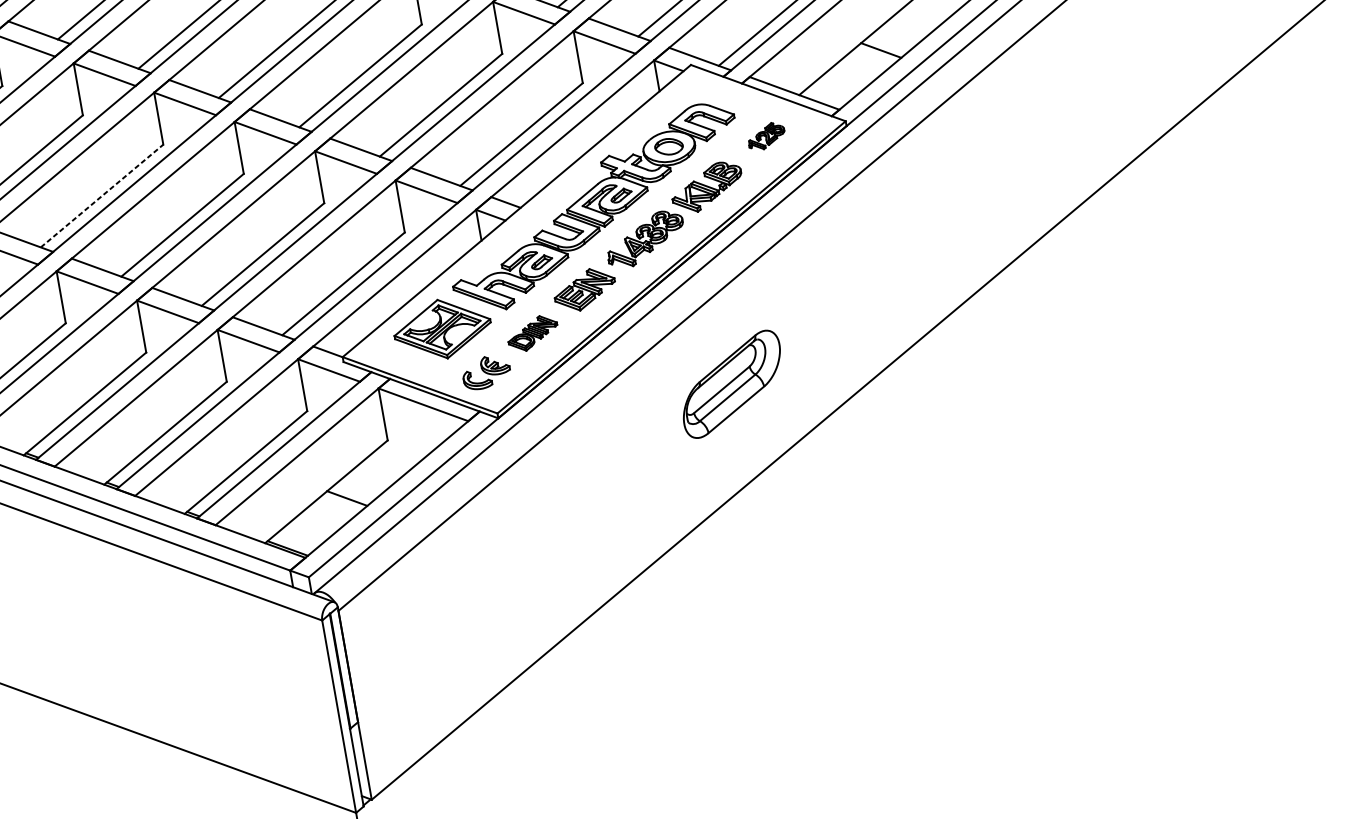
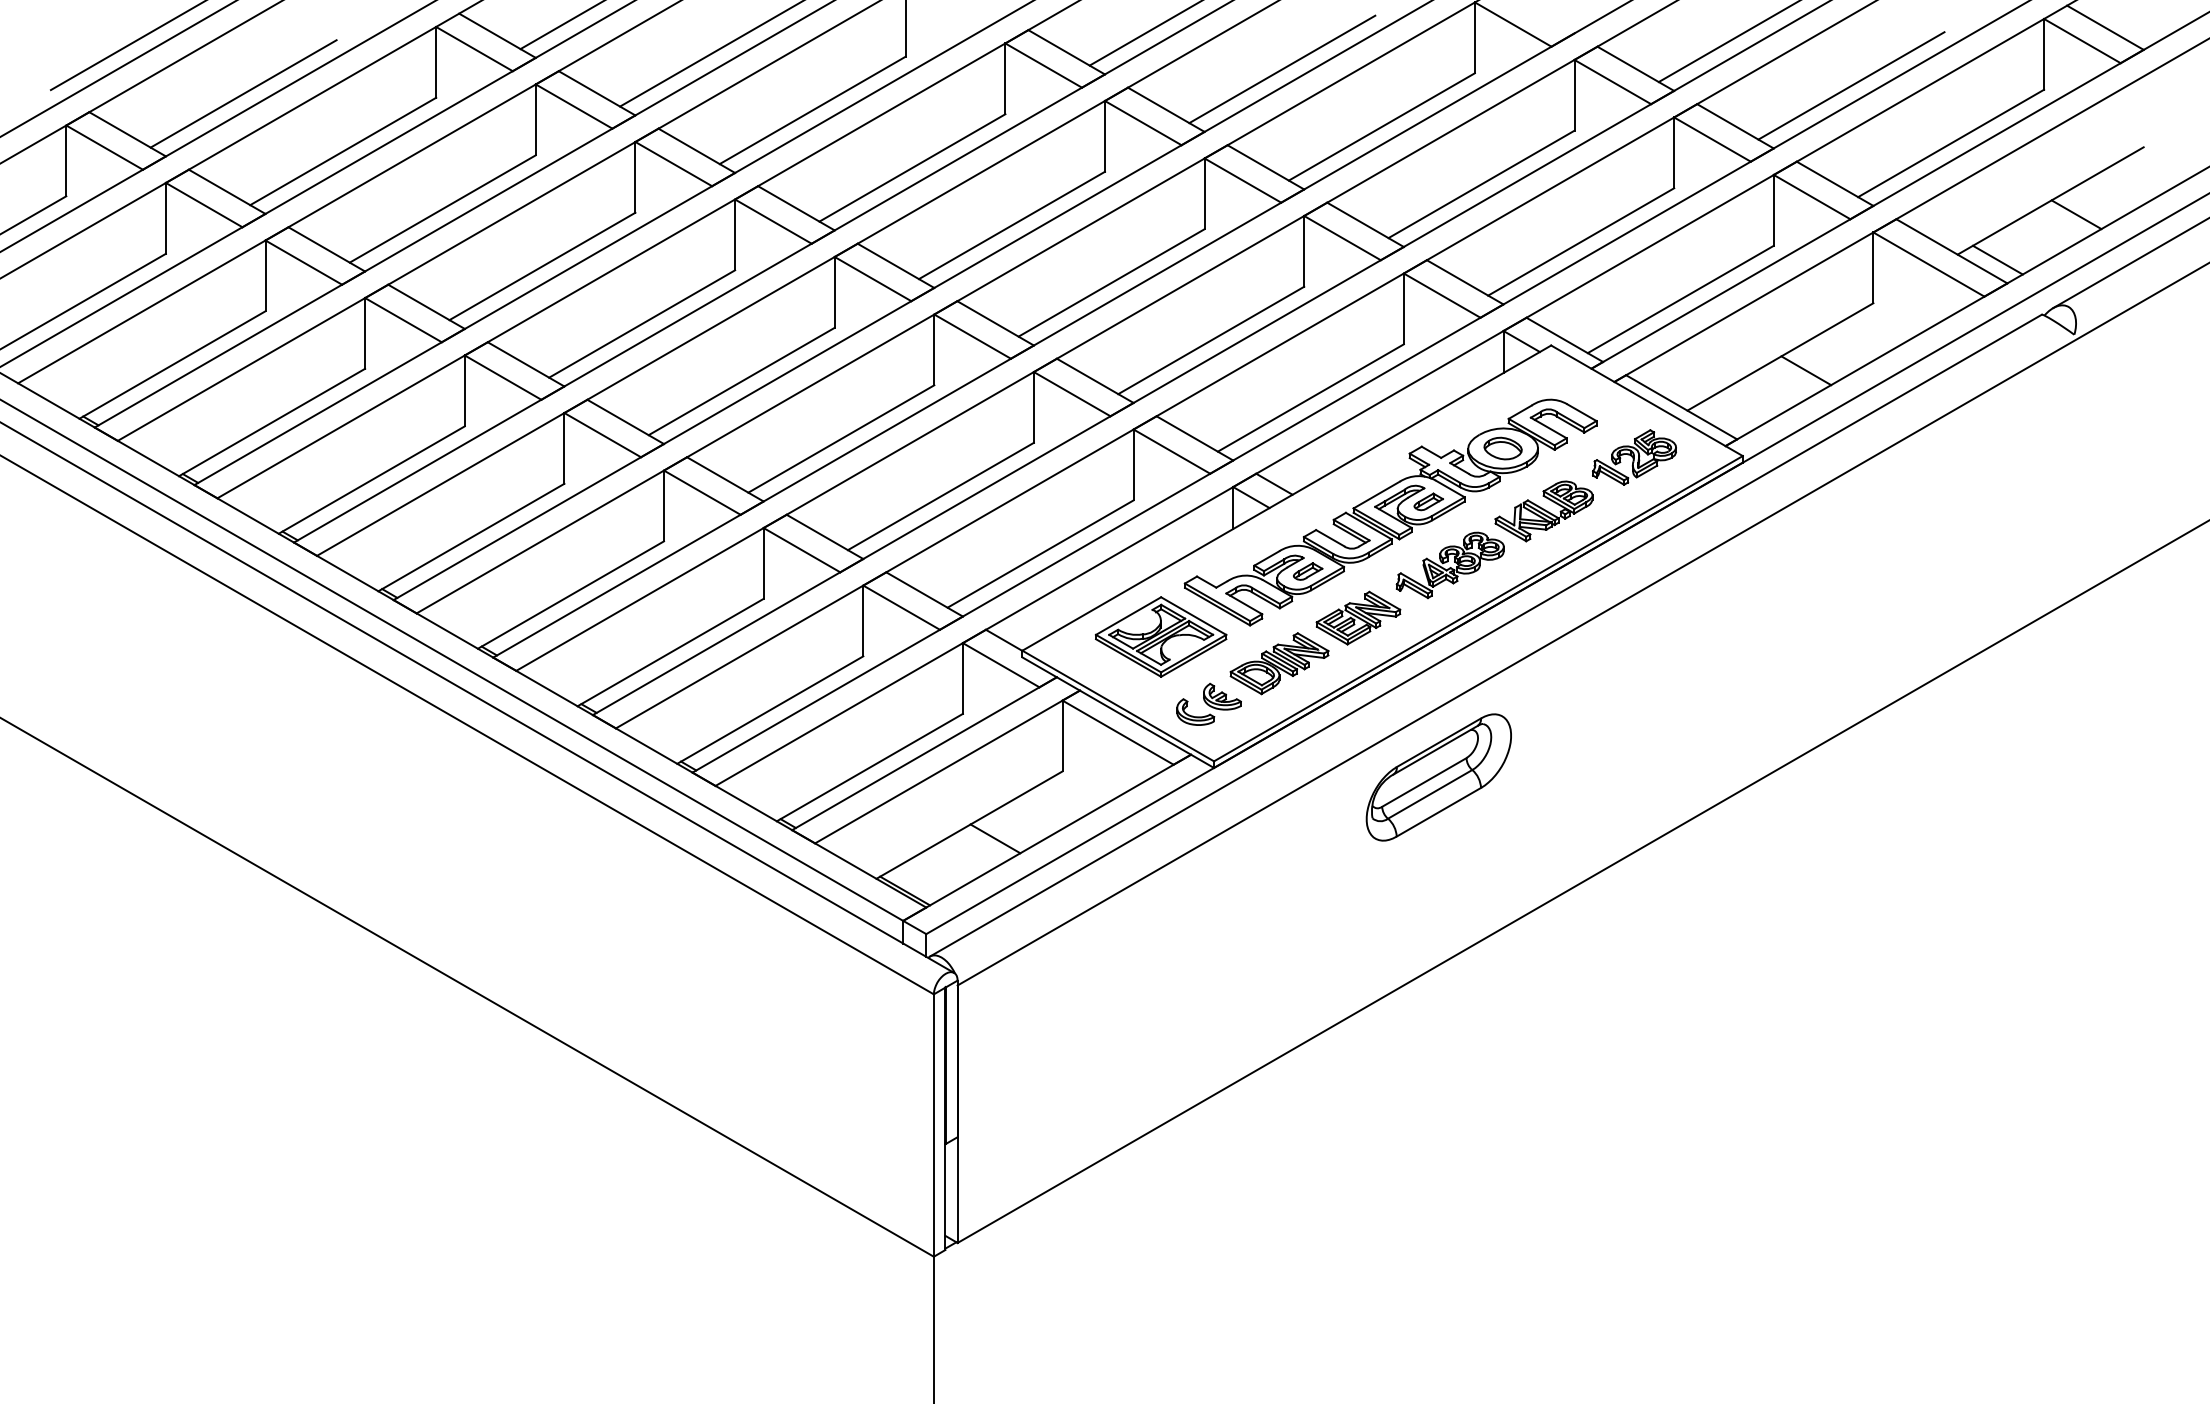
part: (766, 136) -> (1634, 457), size x1.67
line: (102, 195) -> (742, 381), dashed -> solid
part: (532, 333) -> (1279, 663), size x1.43
part: (731, 384) -> (1438, 777), moved

